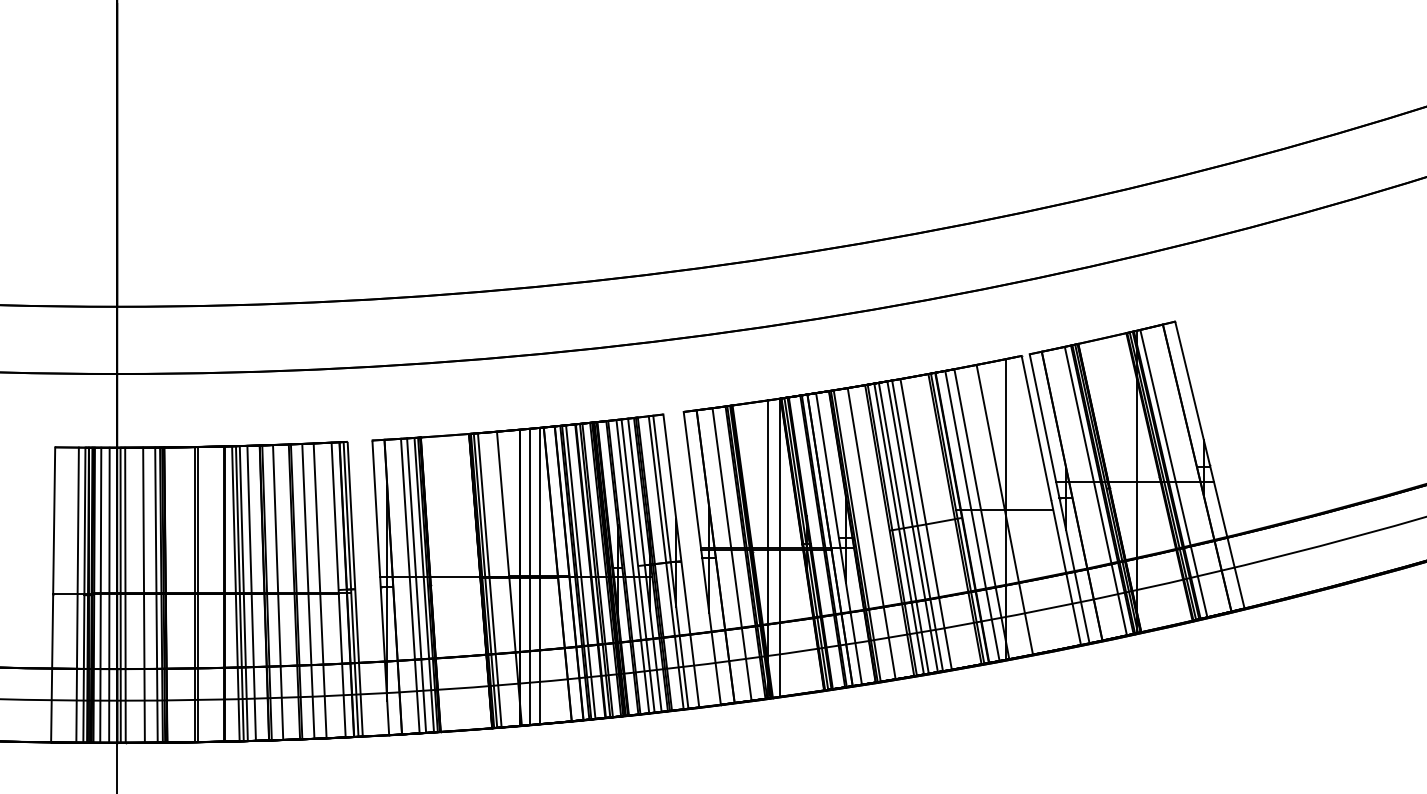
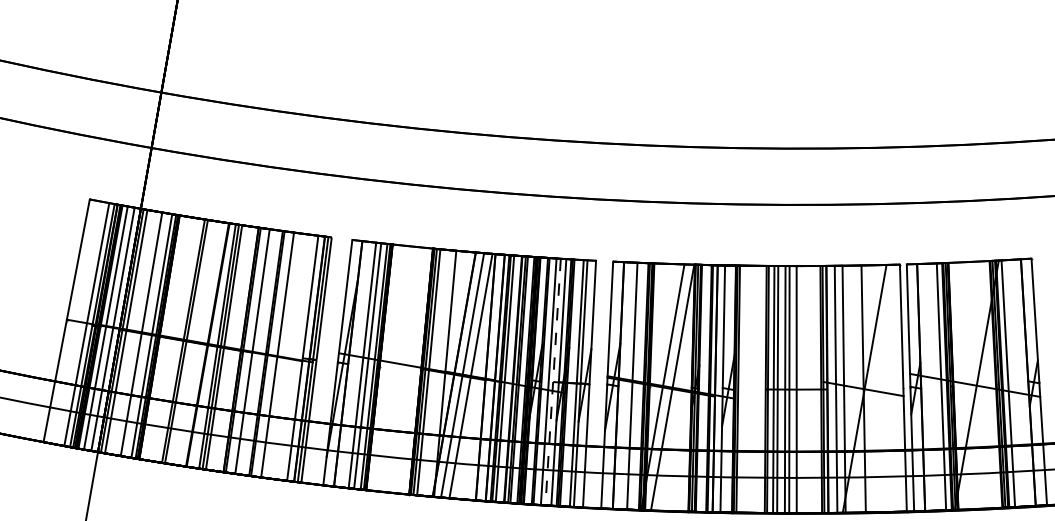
line: (871, 533) -> (750, 389), removed
line: (638, 566) -> (553, 382), solid -> dashed
line: (319, 590) -> (286, 355), removed
line: (251, 592) -> (230, 347), removed

